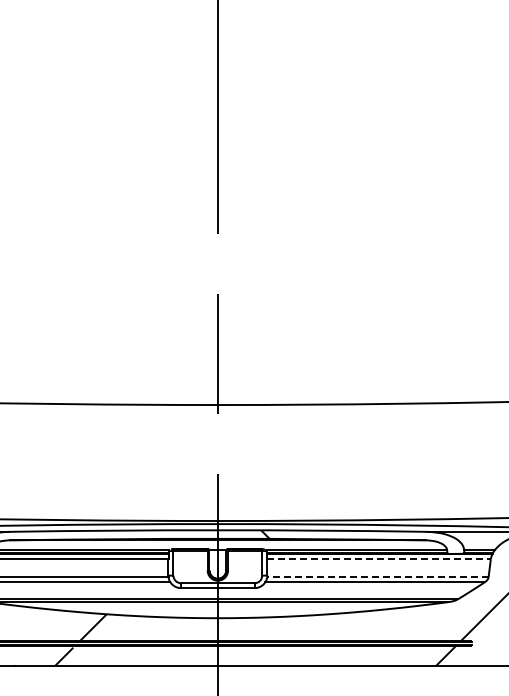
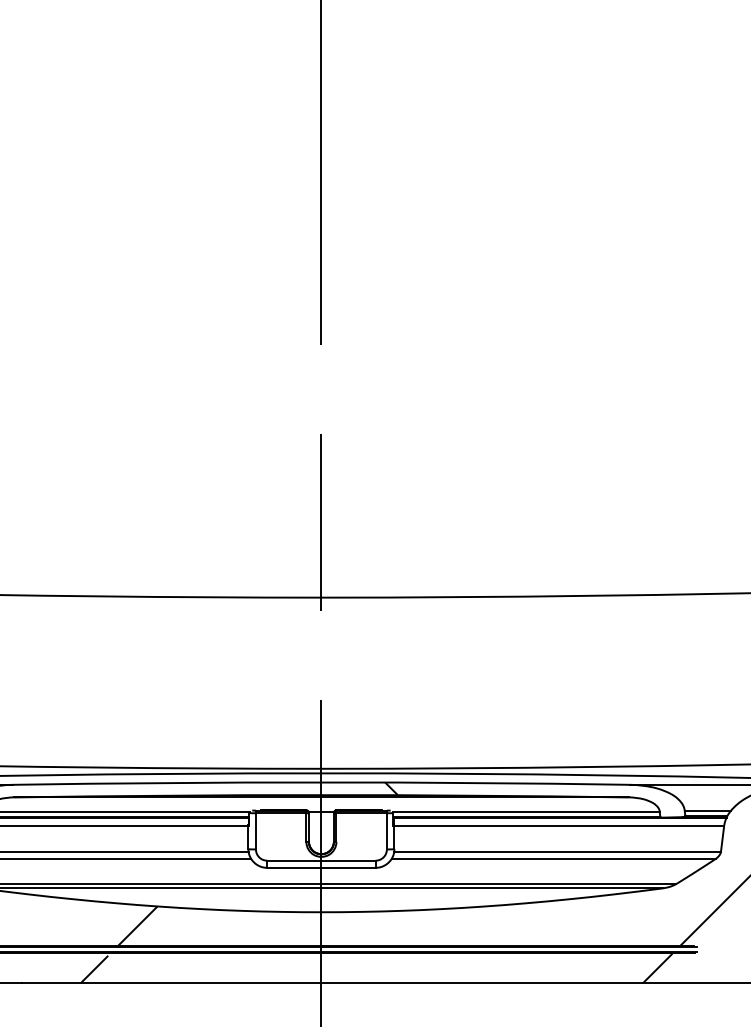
line: (379, 559) -> (559, 825), dashed -> solid
line: (377, 577) -> (557, 852), dashed -> solid

